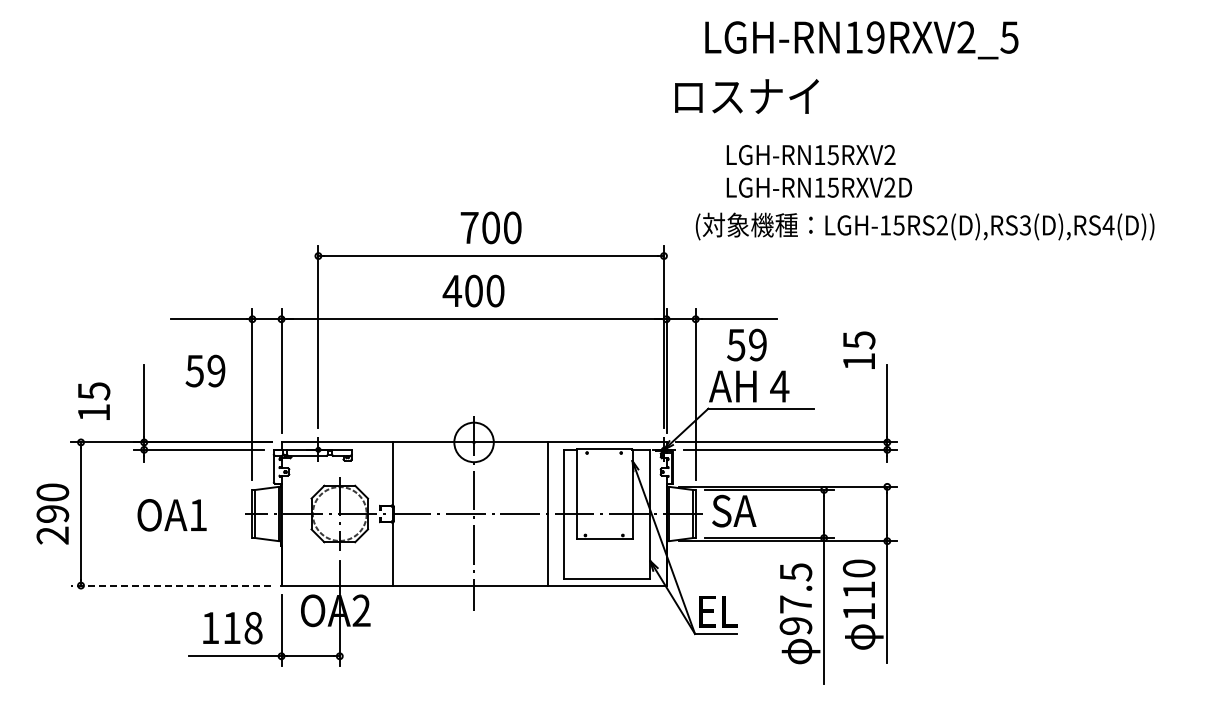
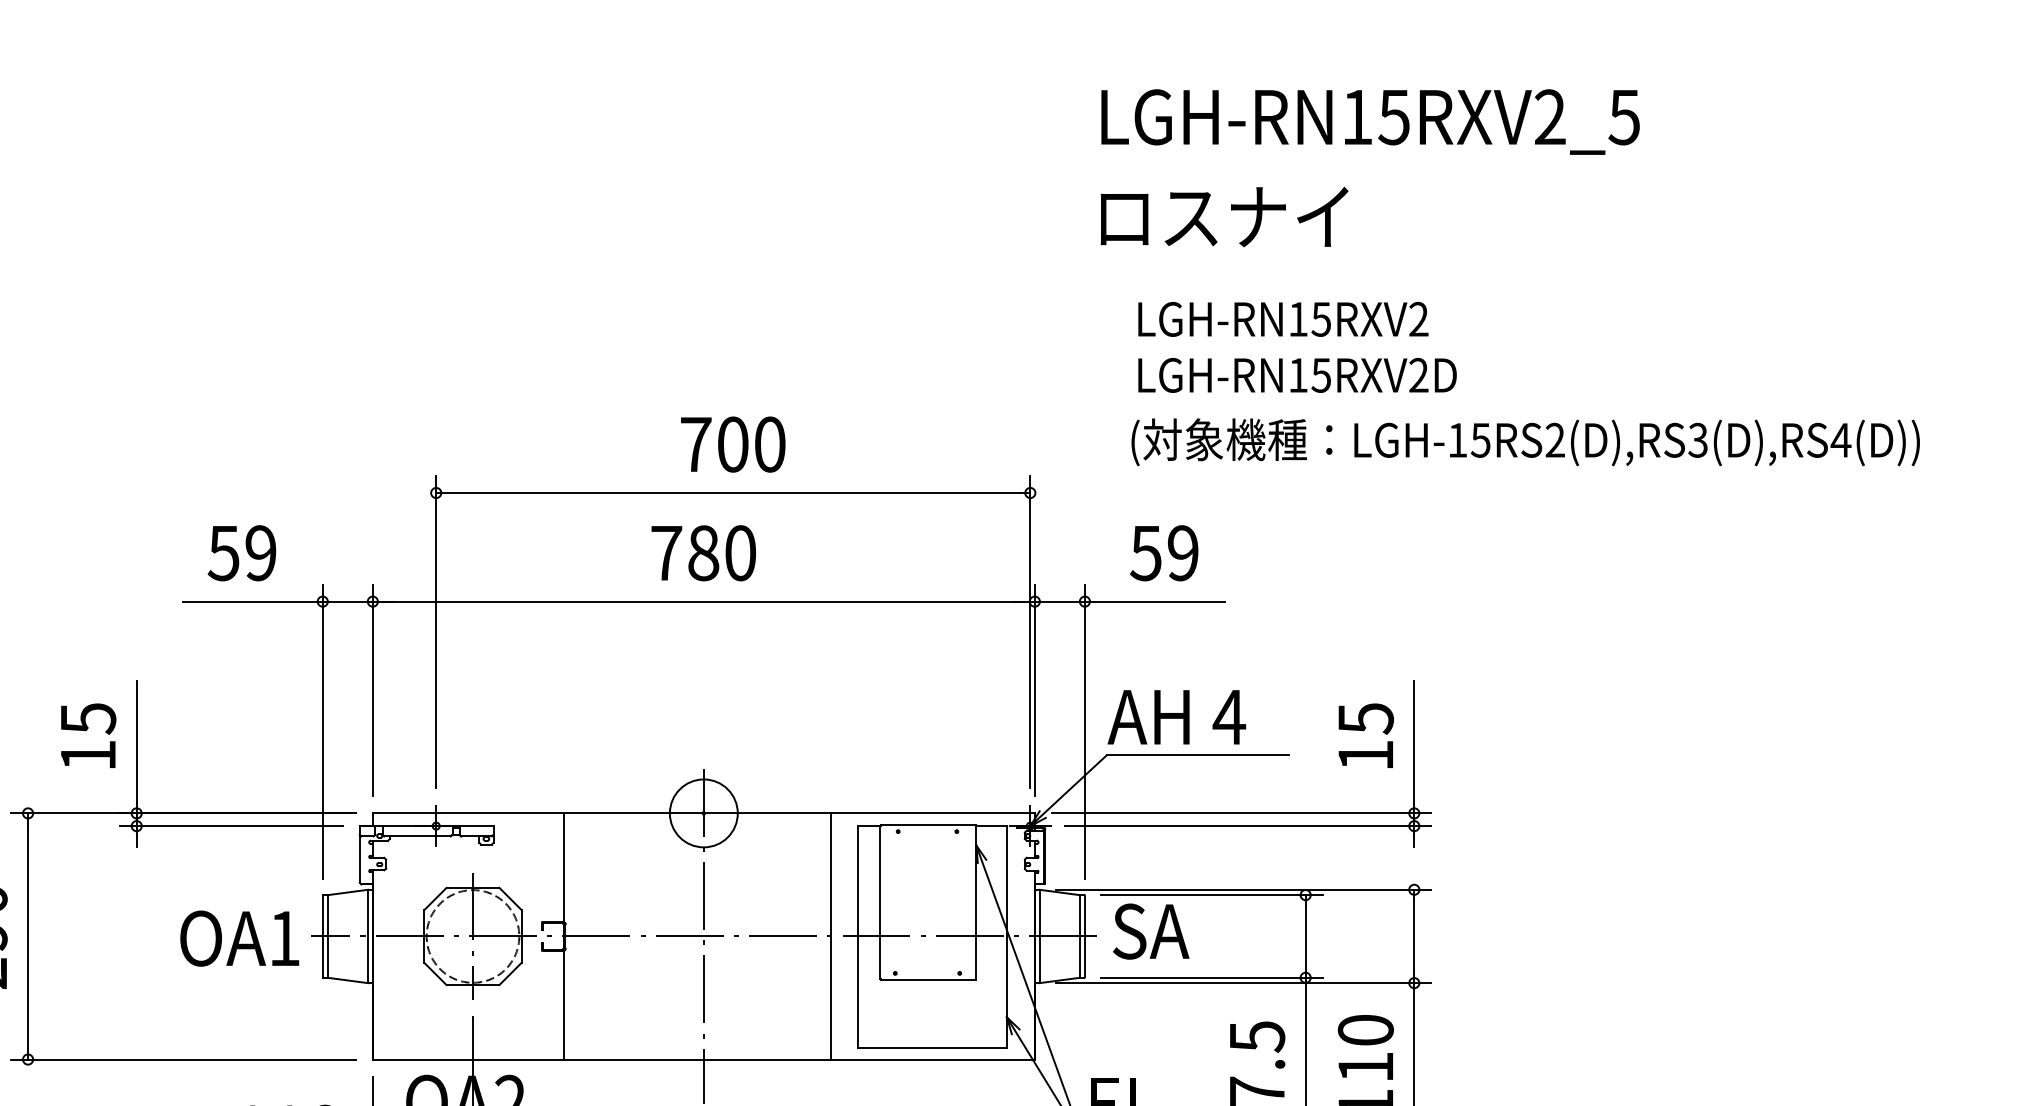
text: (875, 37) -> (1393, 117), LGH-RN19RXV2_5 -> LGH-RN15RXV2_5
text: (746, 96) -> (1223, 216), moved
text: (924, 226) -> (1524, 442), moved
text: (462, 290) -> (683, 552), 400 -> 780
text: (746, 344) -> (1163, 552), moved
text: (859, 349) -> (1366, 734), moved
text: (205, 370) -> (242, 552), moved
text: (94, 400) -> (89, 734), moved
text: (171, 515) -> (238, 939), moved
line: (170, 585) -> (181, 1059), dashed -> solid

